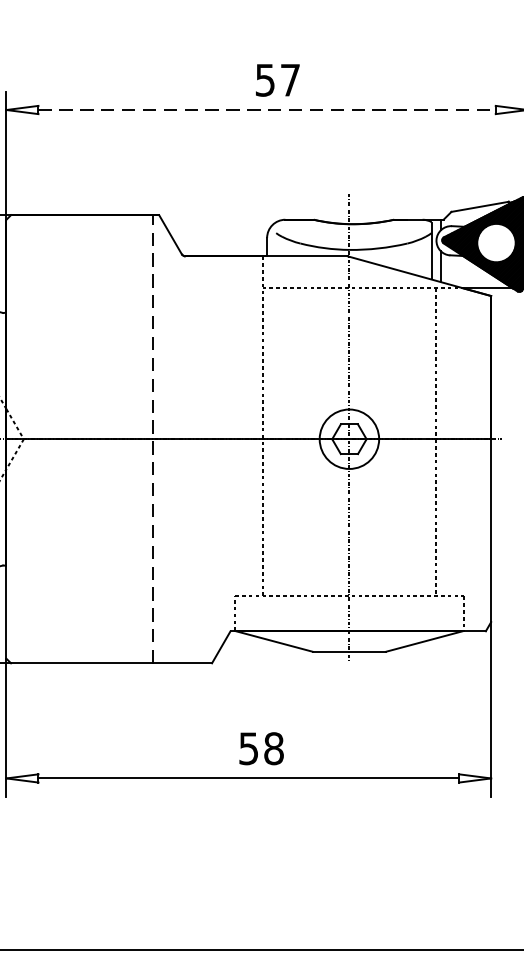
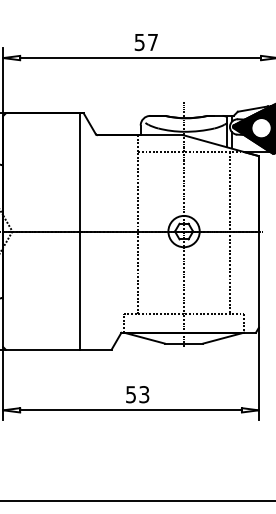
line: (268, 110) -> (141, 58), dashed -> solid
line: (152, 439) -> (80, 231), dashed -> solid
text: (274, 748) -> (144, 394), 58 -> 53

